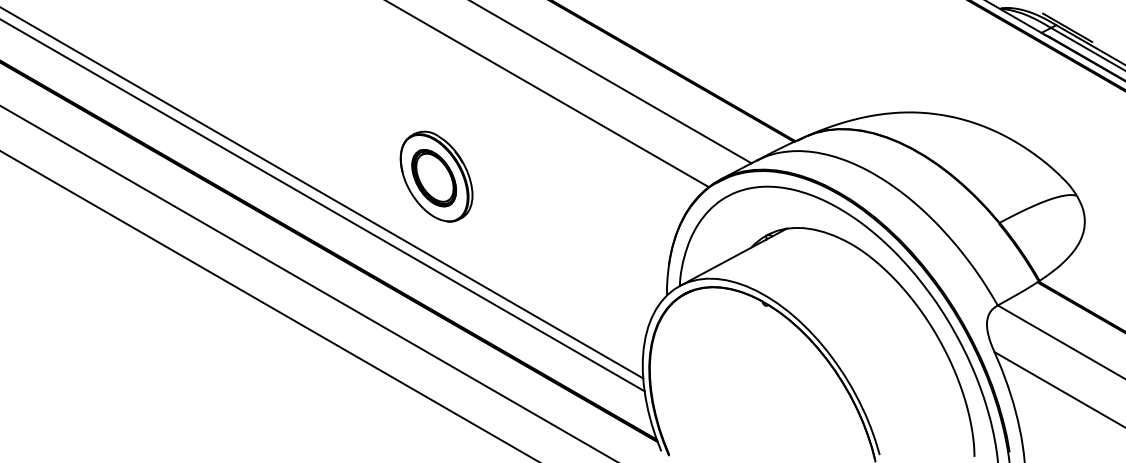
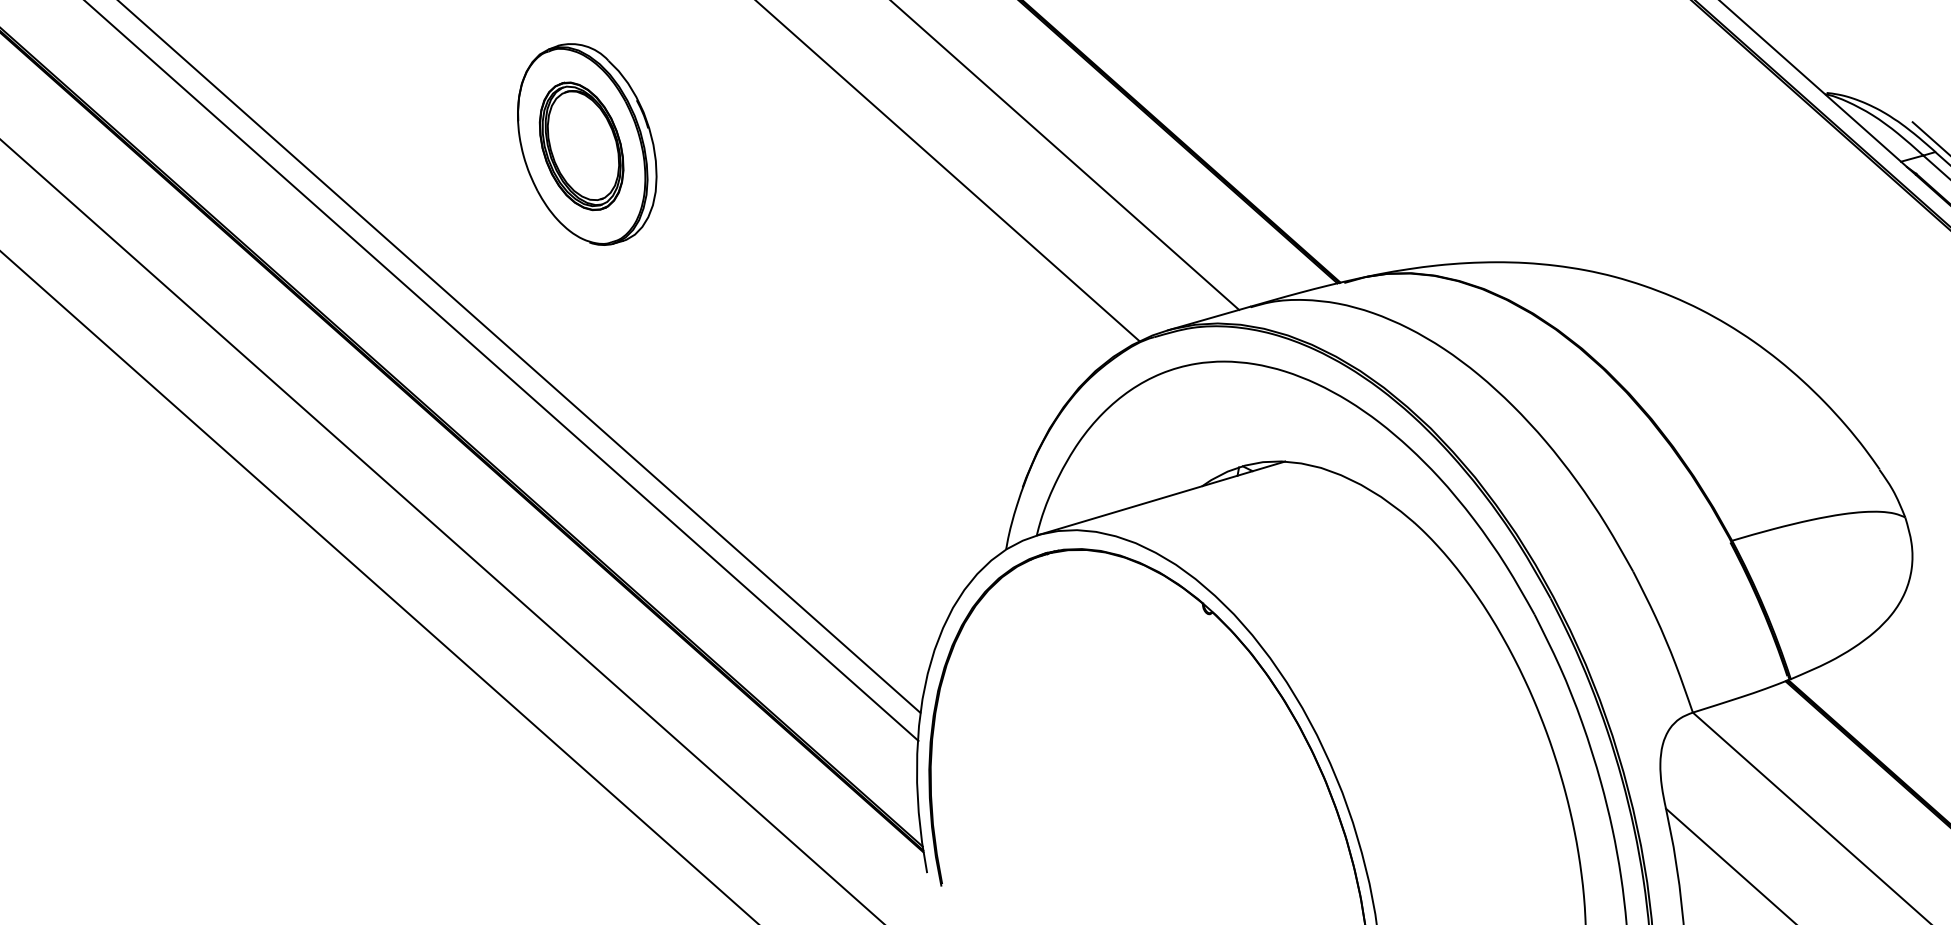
part: (436, 176) -> (587, 143), moved

